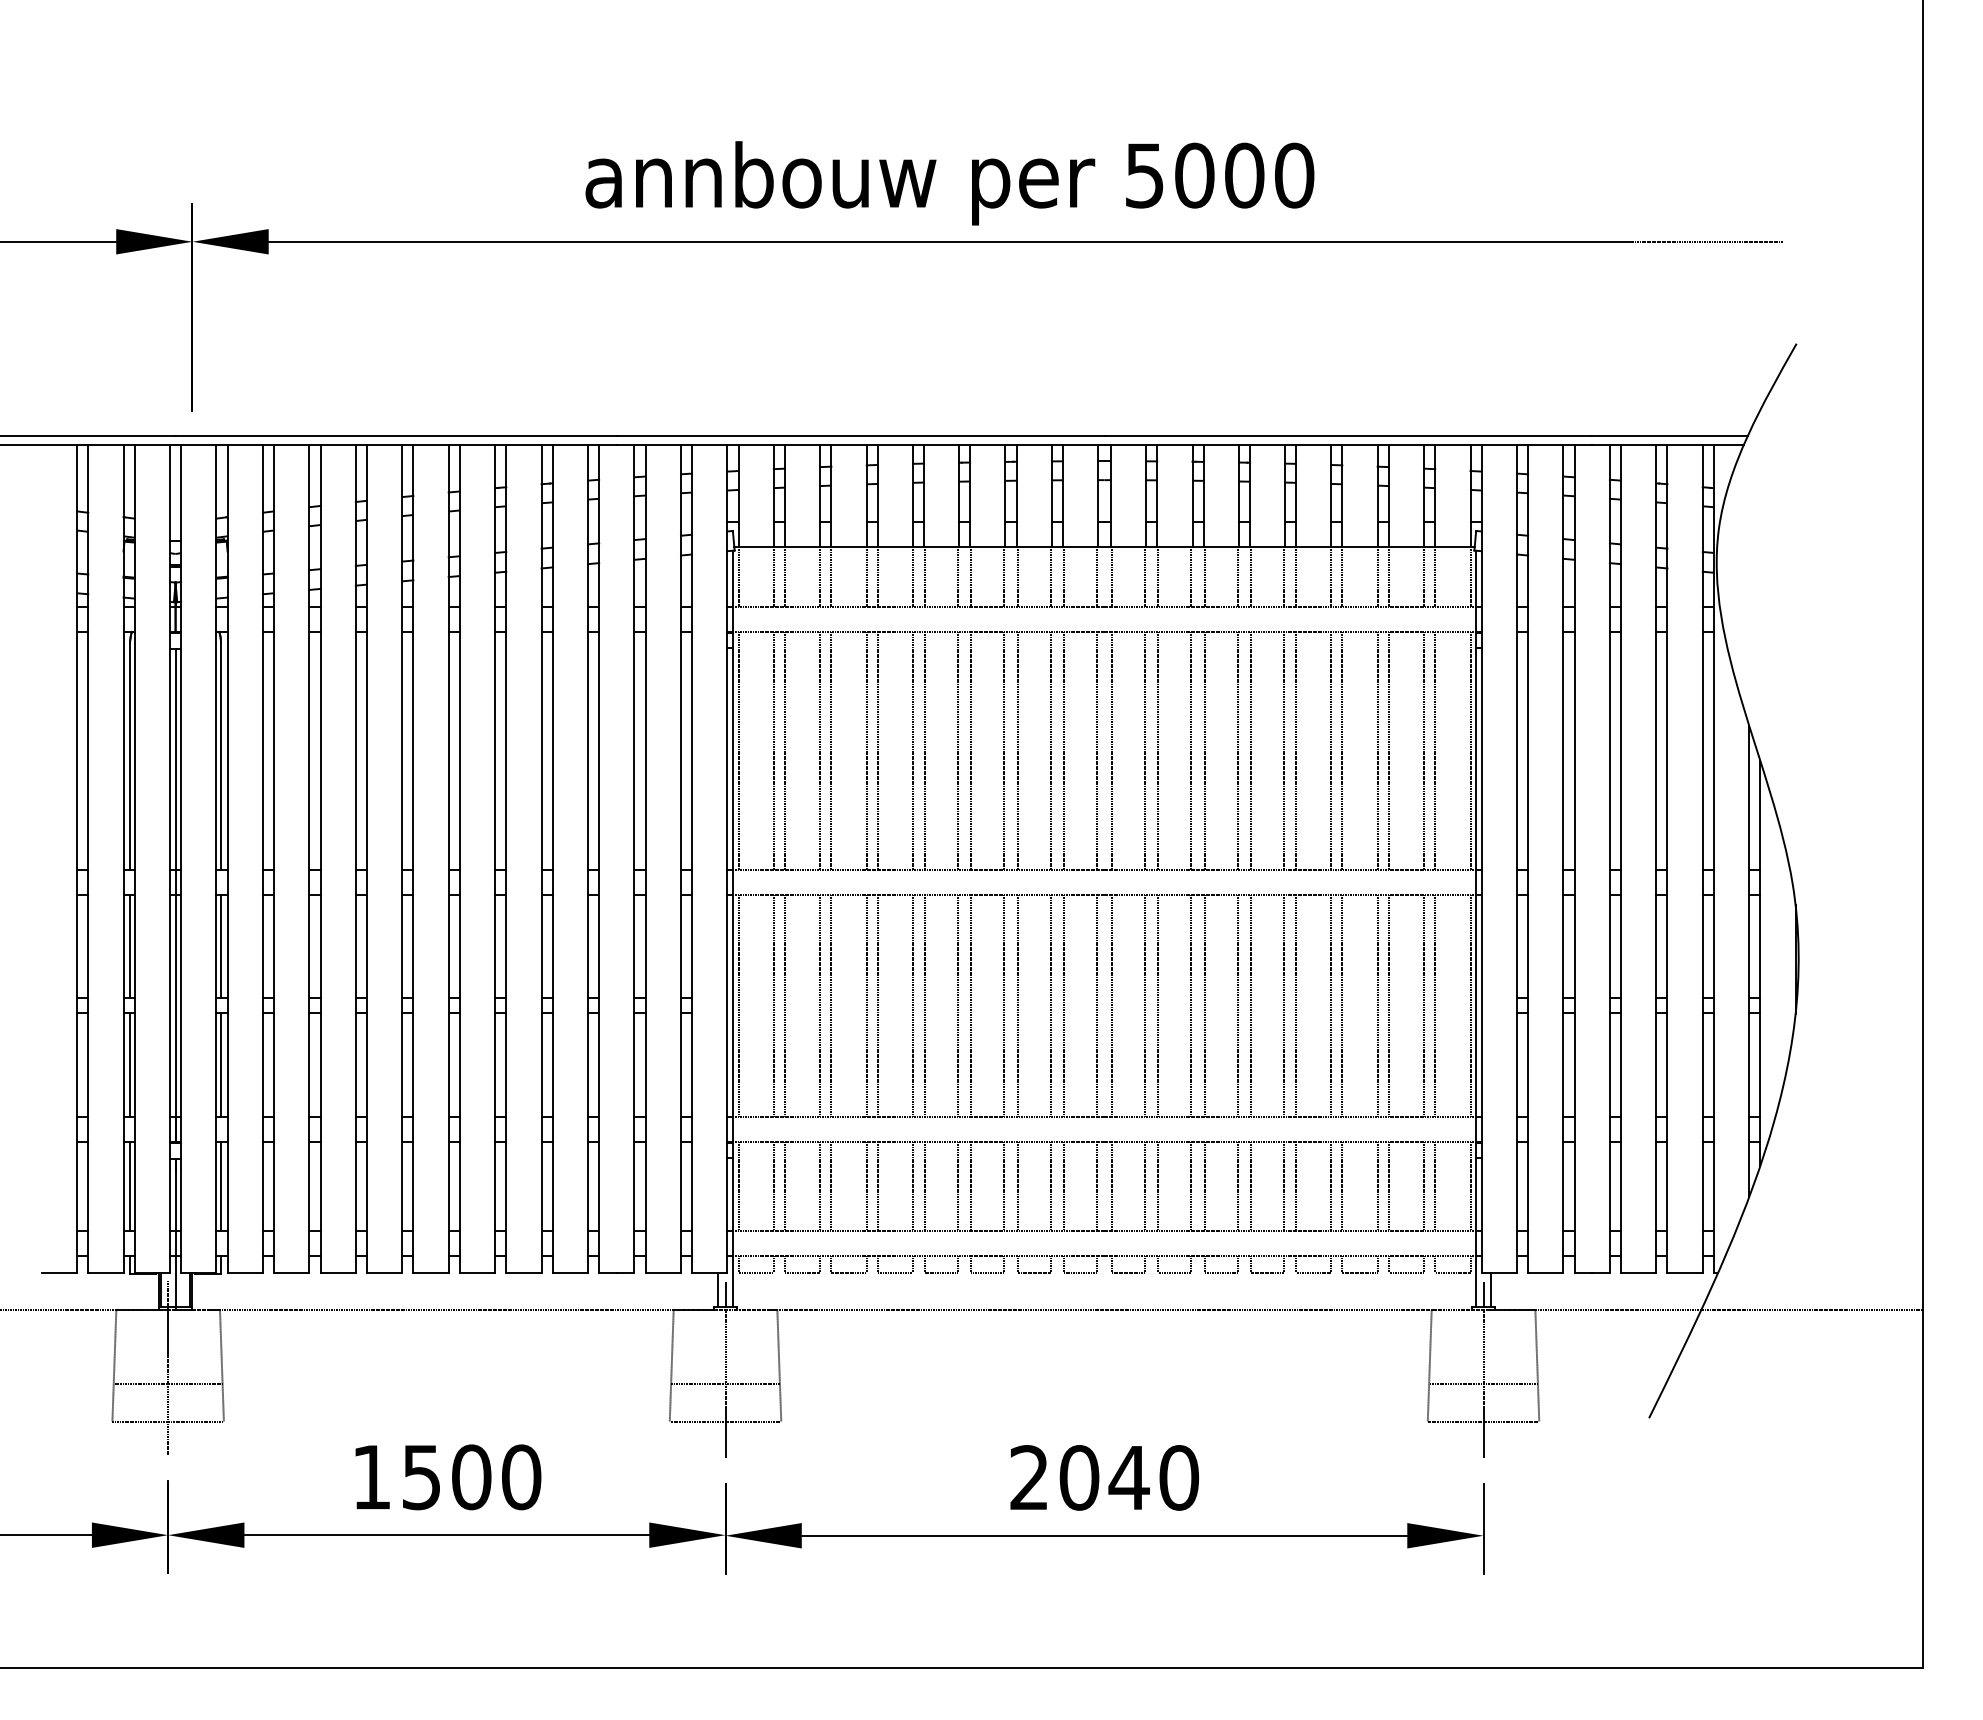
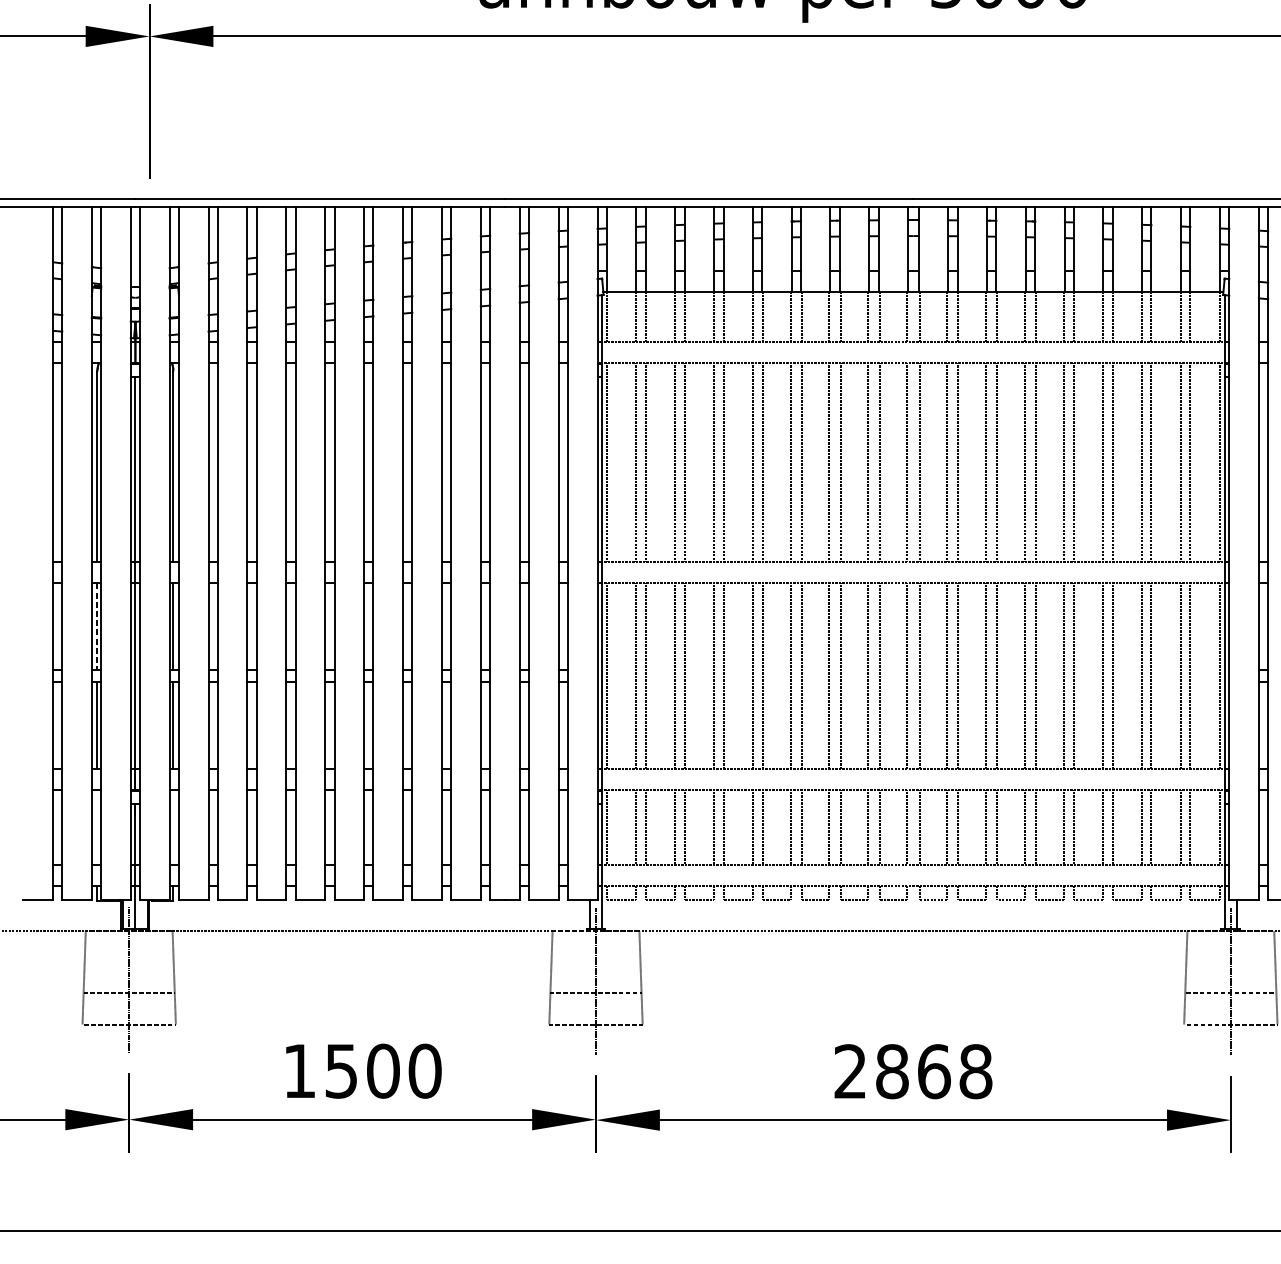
line: (130, 946) -> (97, 626), solid -> dashed
line: (130, 1185) -> (97, 826), removed
line: (220, 1185) -> (173, 826), removed
text: (1129, 1477) -> (934, 1071), 2040 -> 2868

